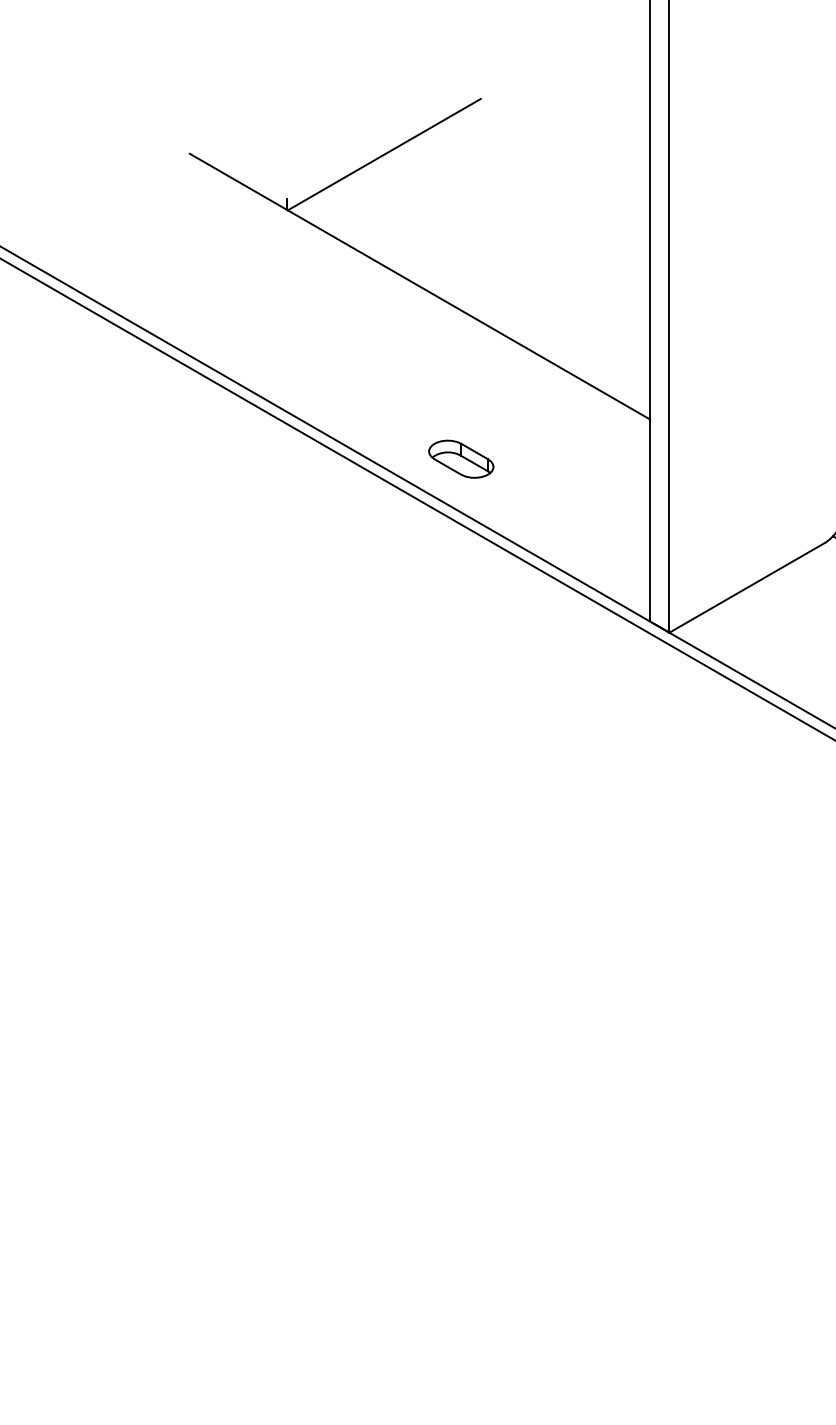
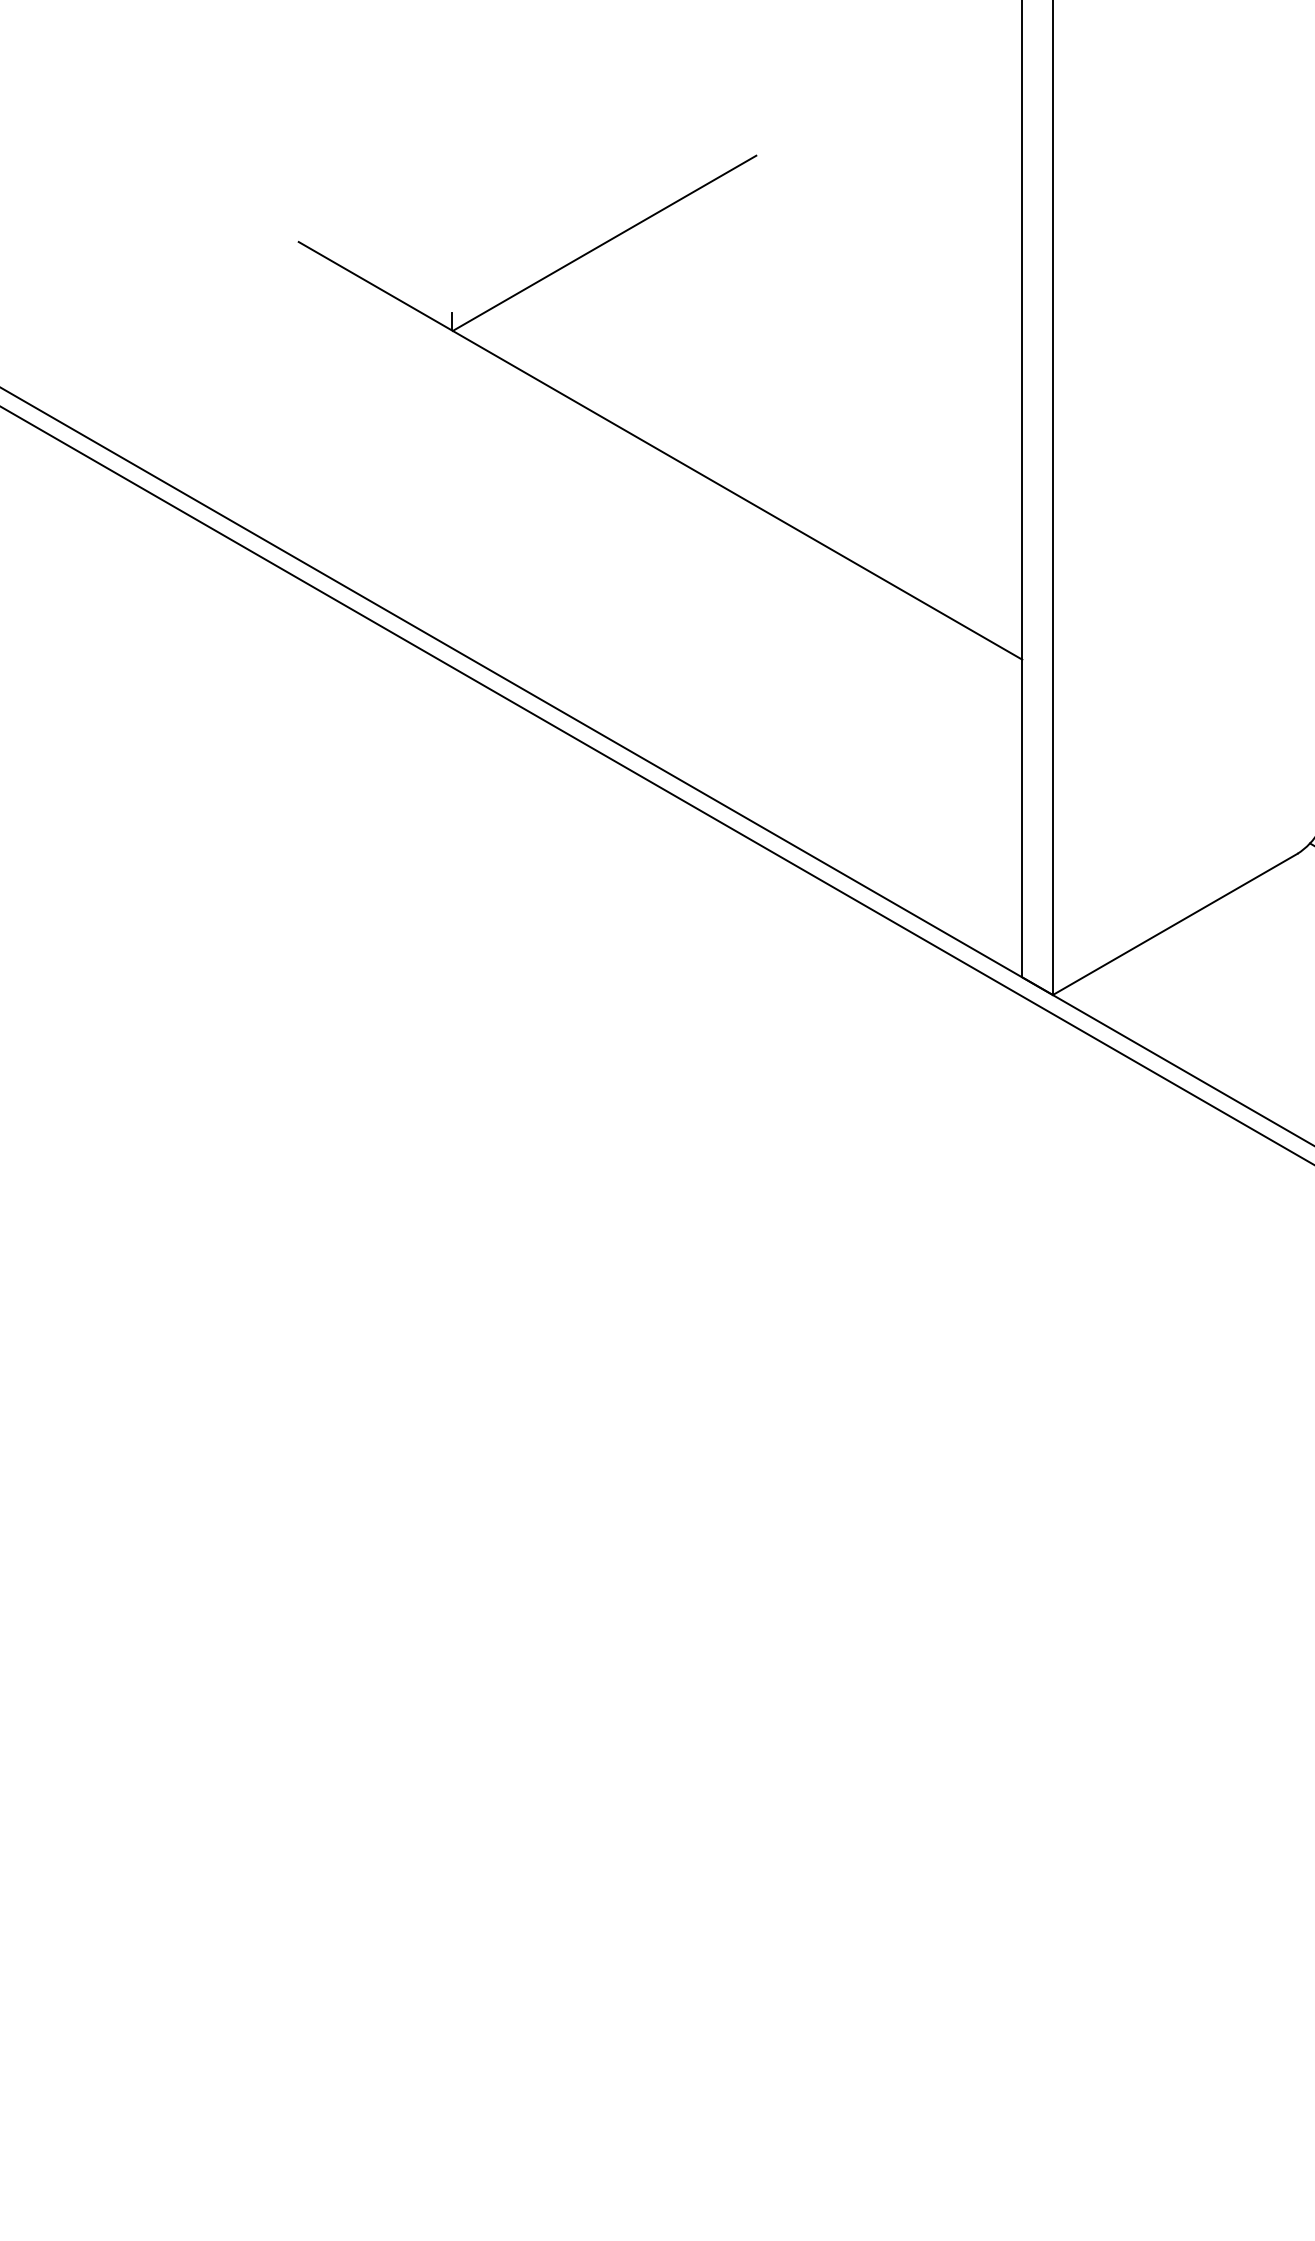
part: (461, 458) -> (725, 721), removed

